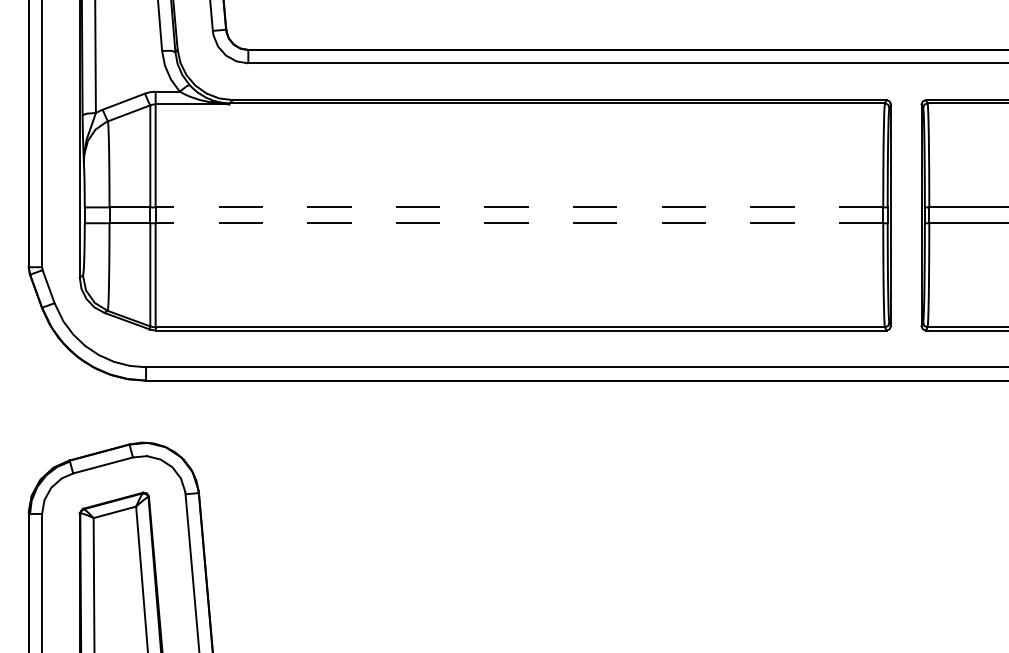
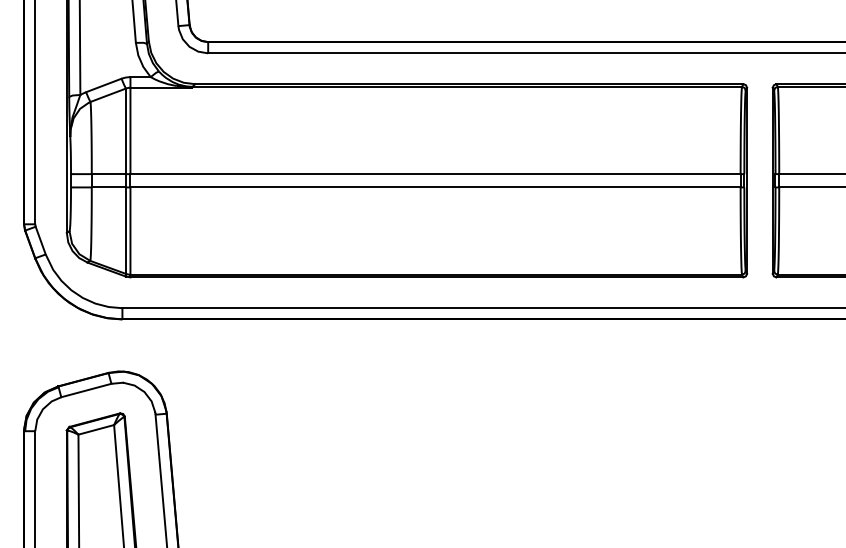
line: (519, 207) -> (435, 174), dashed -> solid
line: (519, 223) -> (435, 187), dashed -> solid

